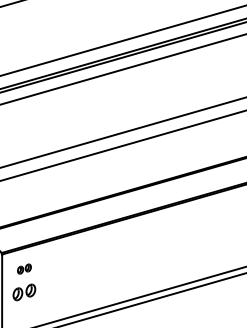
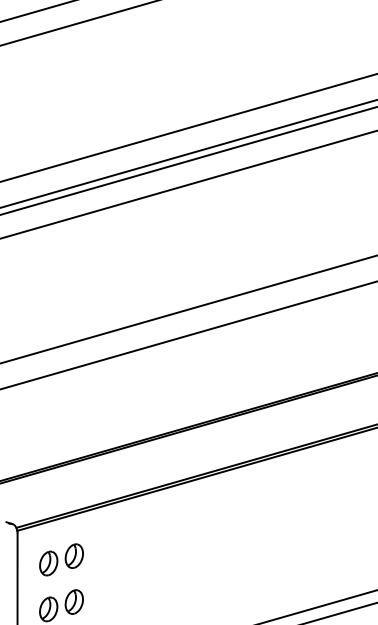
part: (24, 268) -> (61, 558), size x1.67

